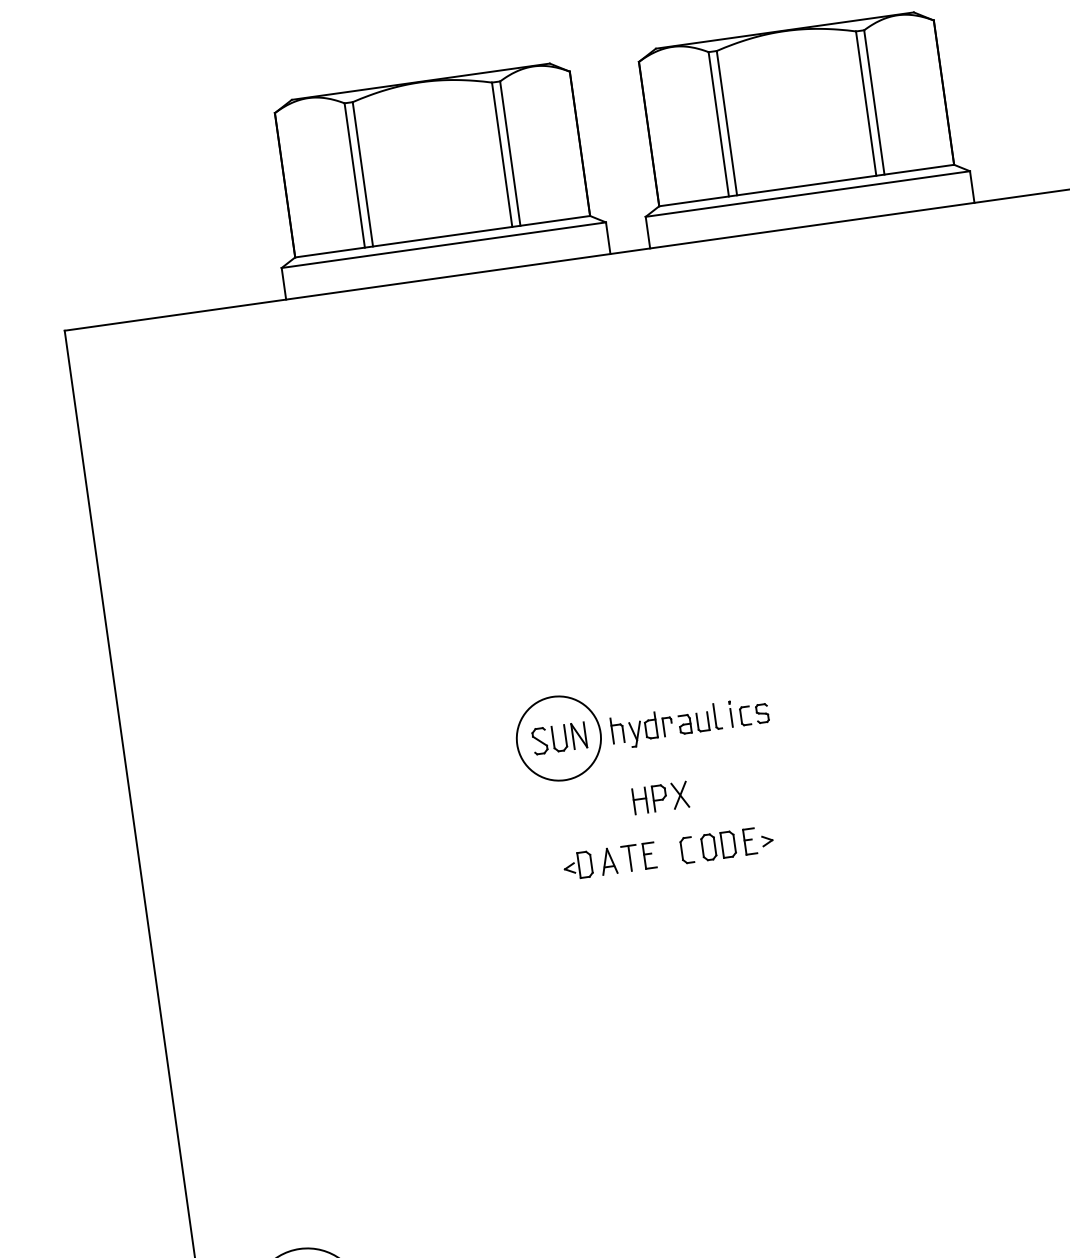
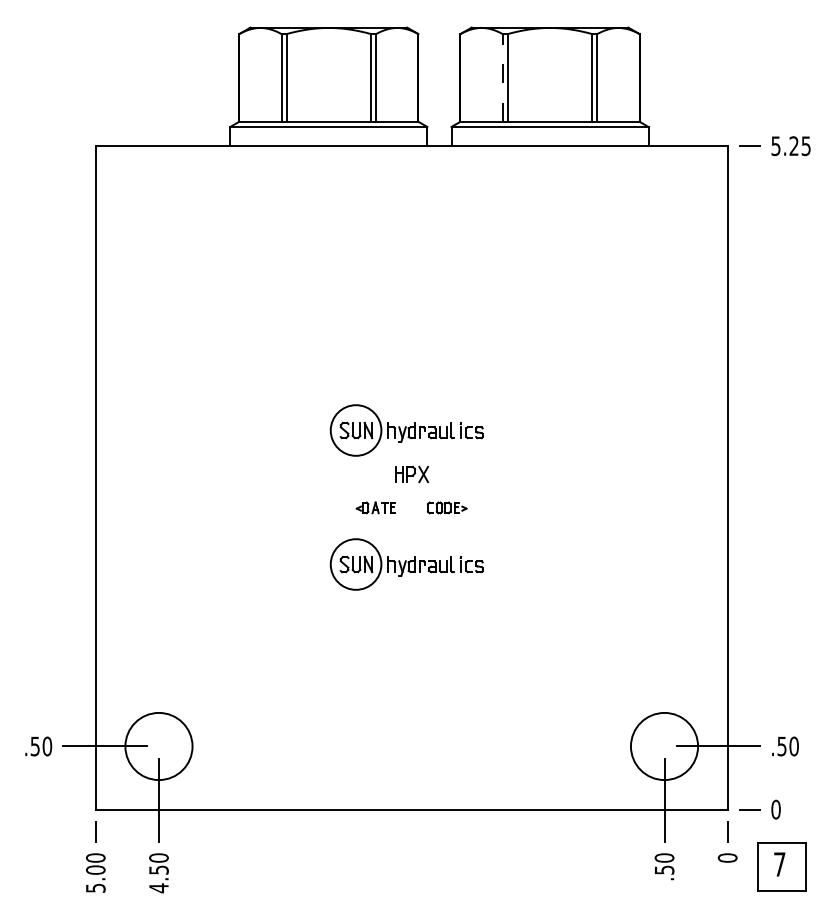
line: (718, 123) -> (502, 77), solid -> dashed
part: (725, 844) -> (446, 507), size x0.7
part: (608, 860) -> (375, 507), size x0.7
part: (672, 947) -> (406, 564), added

